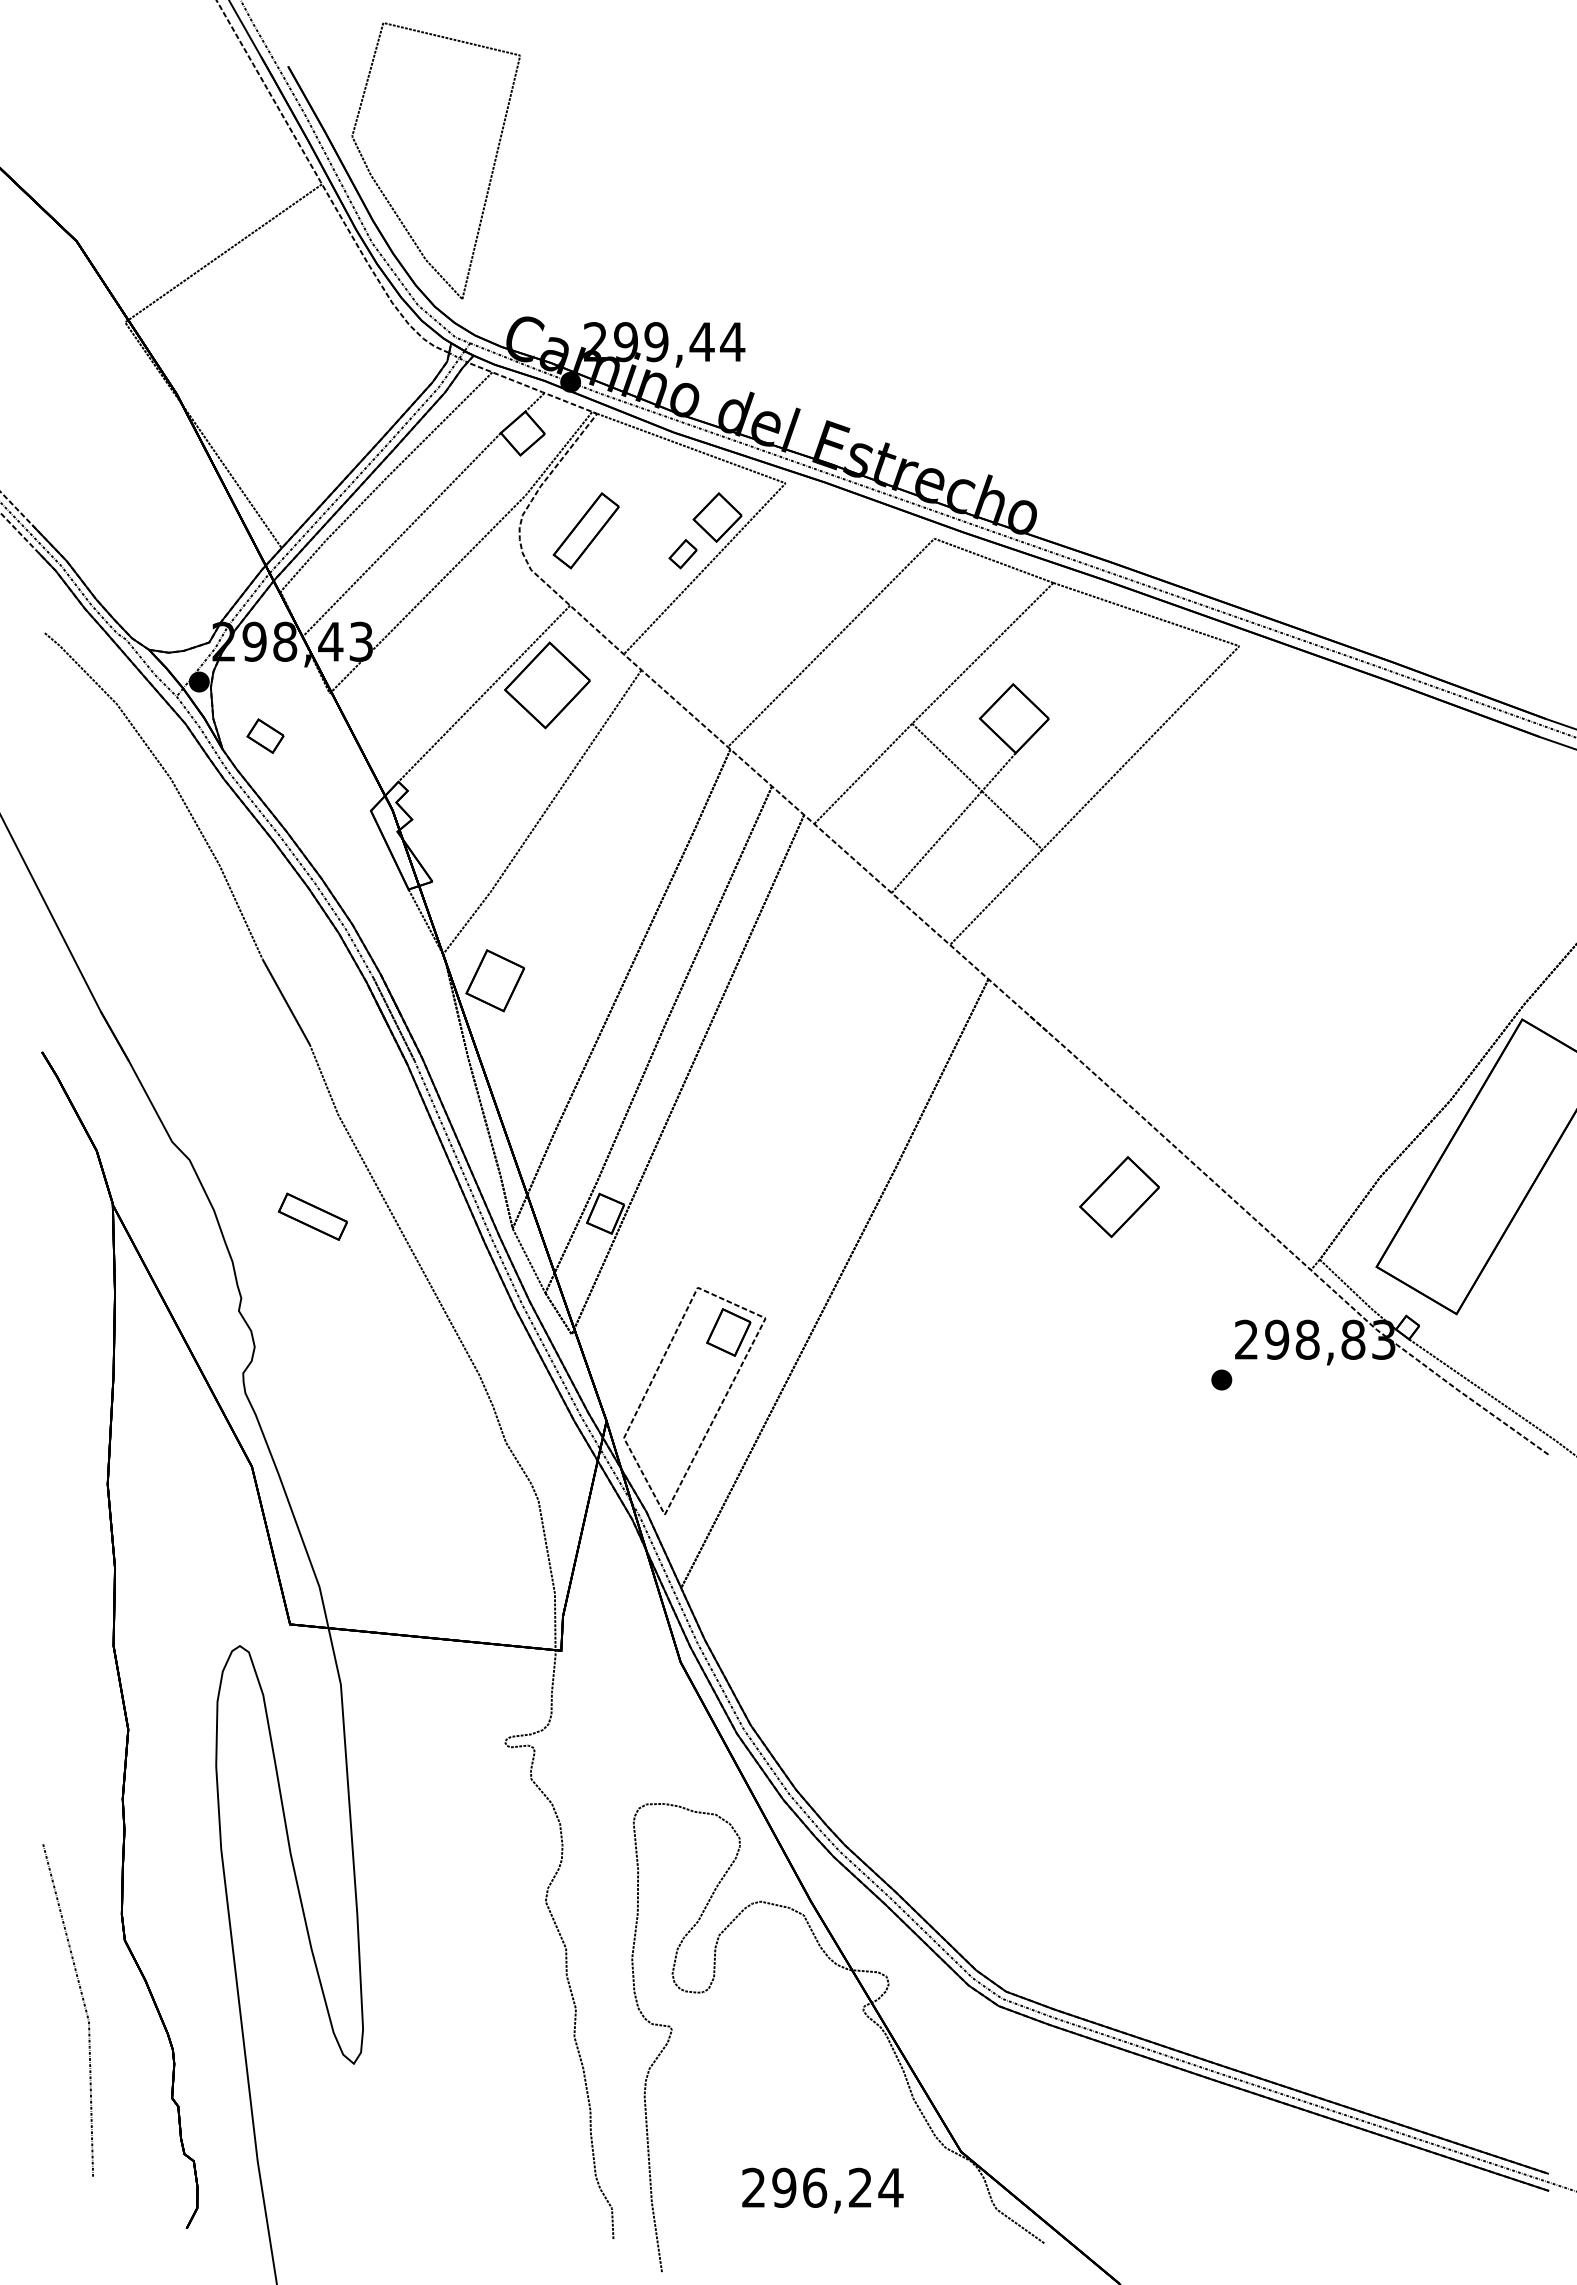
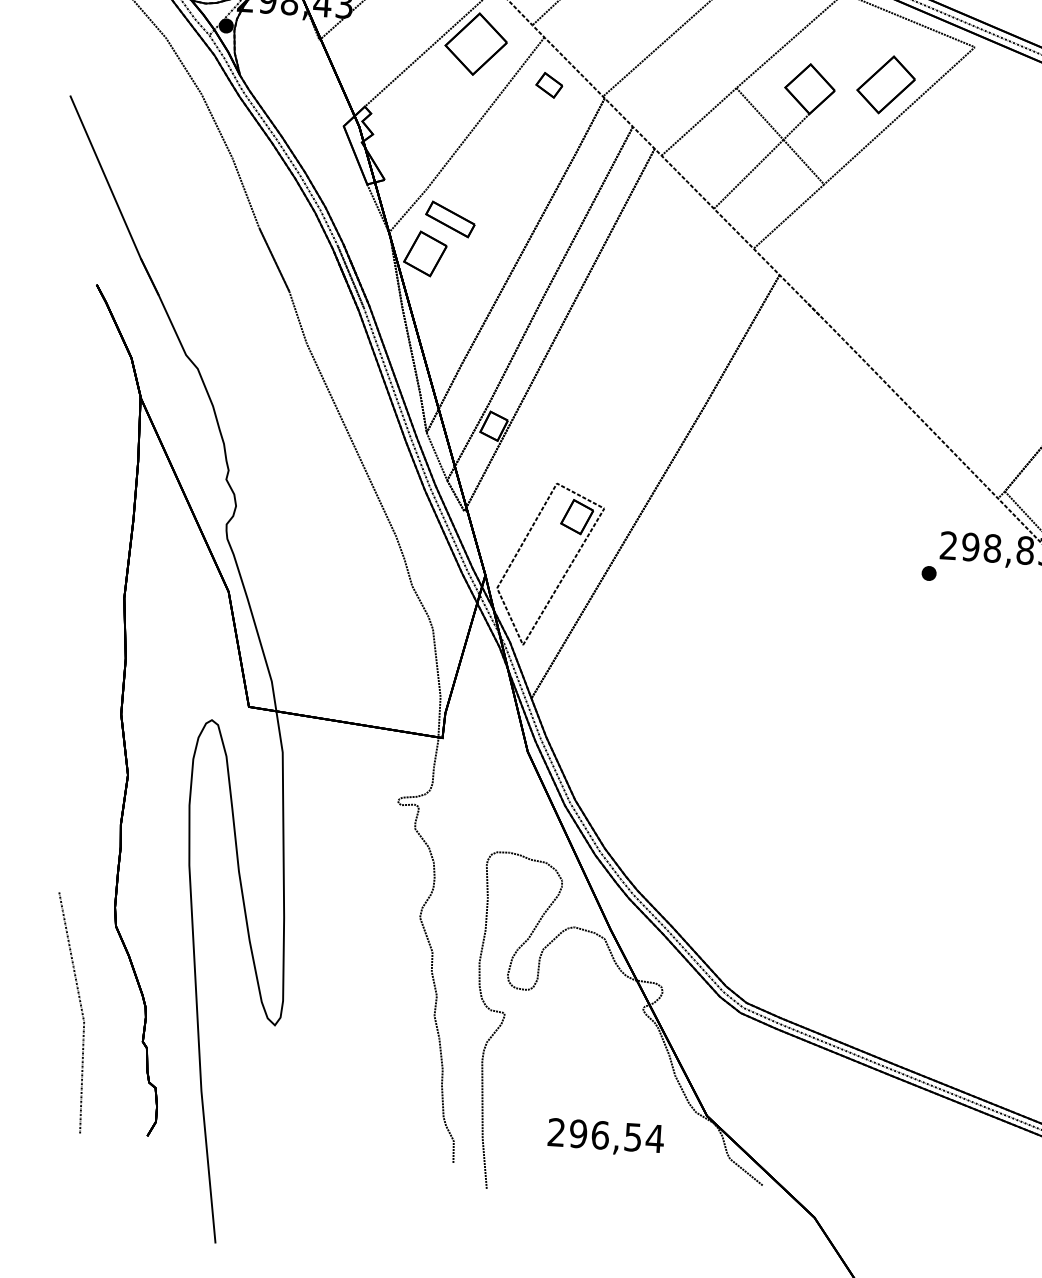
part: (265, 735) -> (549, 84), moved
part: (1119, 1197) -> (886, 85), moved
part: (312, 1216) -> (450, 219), moved
curve: (83, 2005) -> (80, 1010), moved
text: (860, 2187) -> (633, 1137), 296,24 -> 296,54

